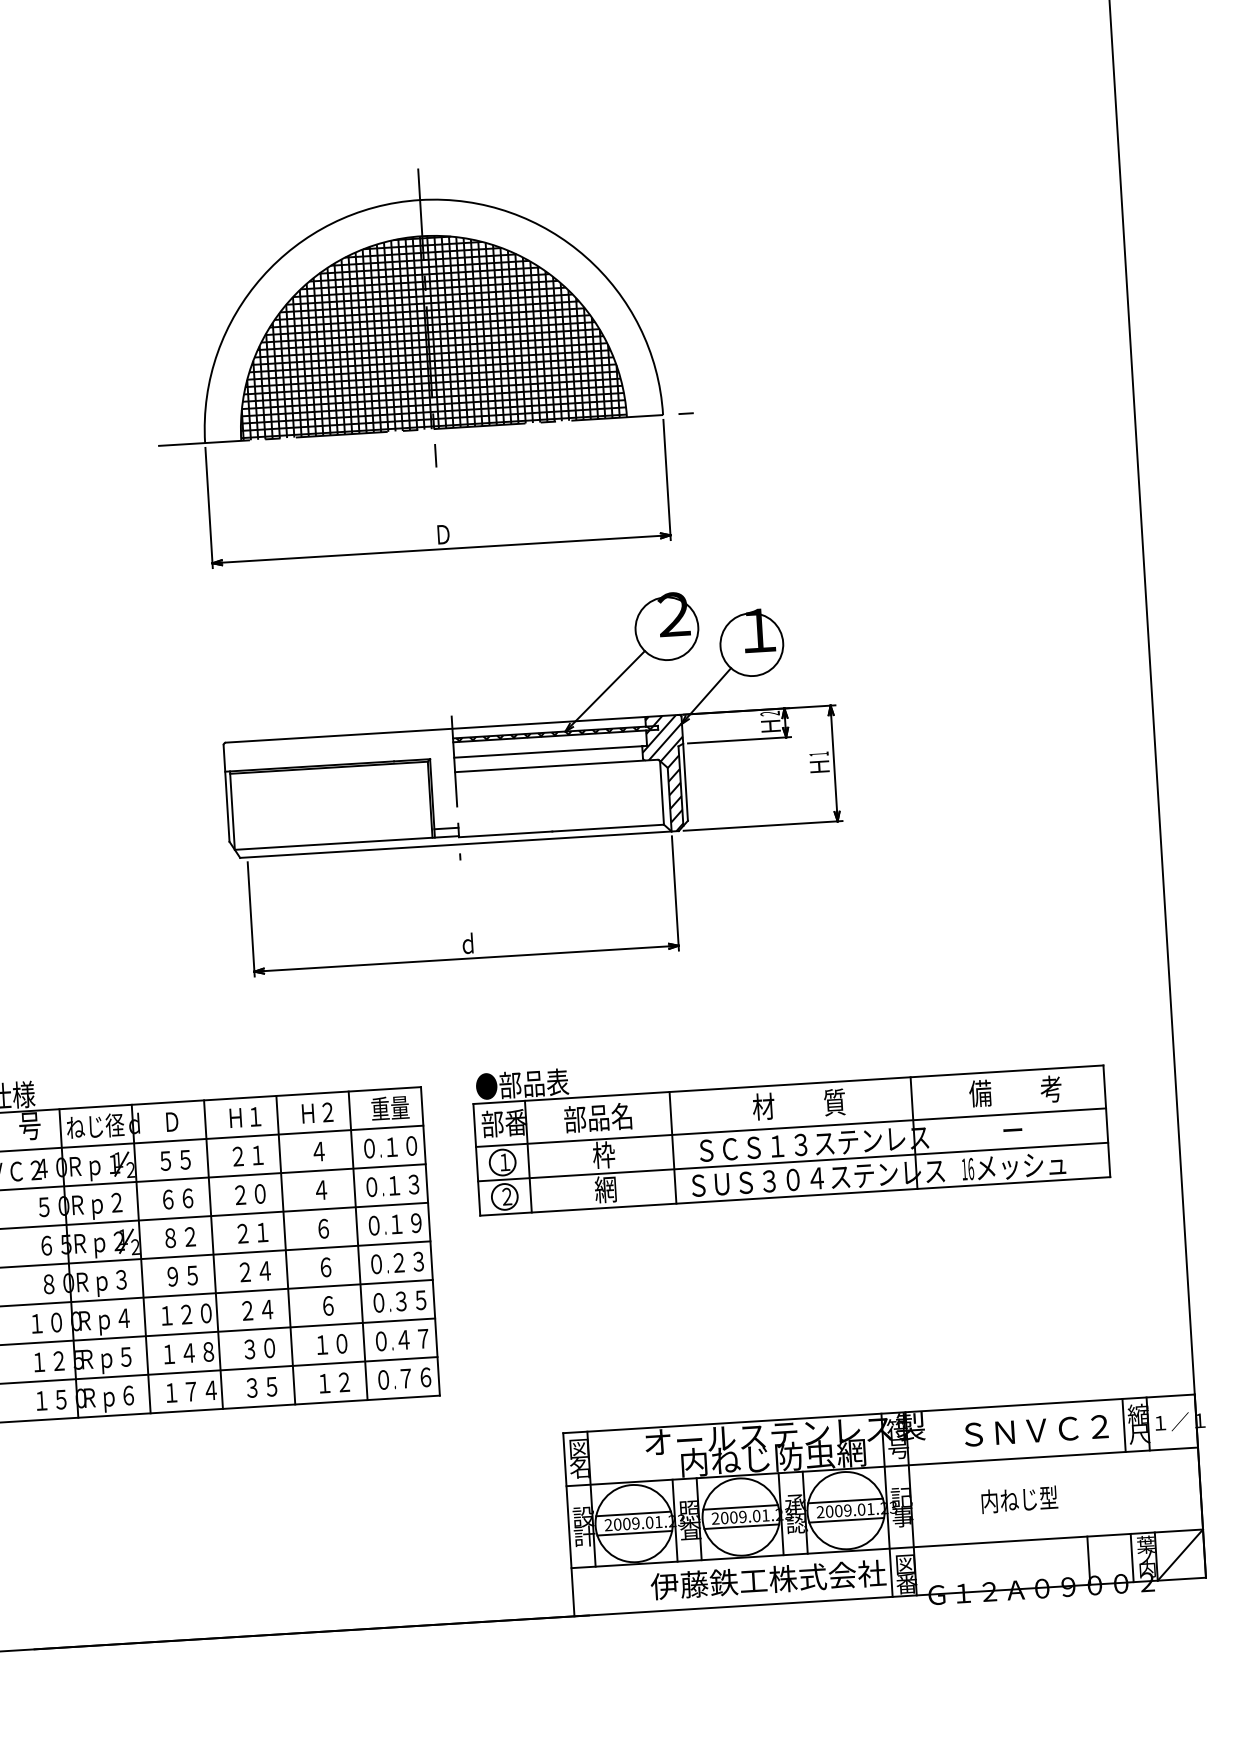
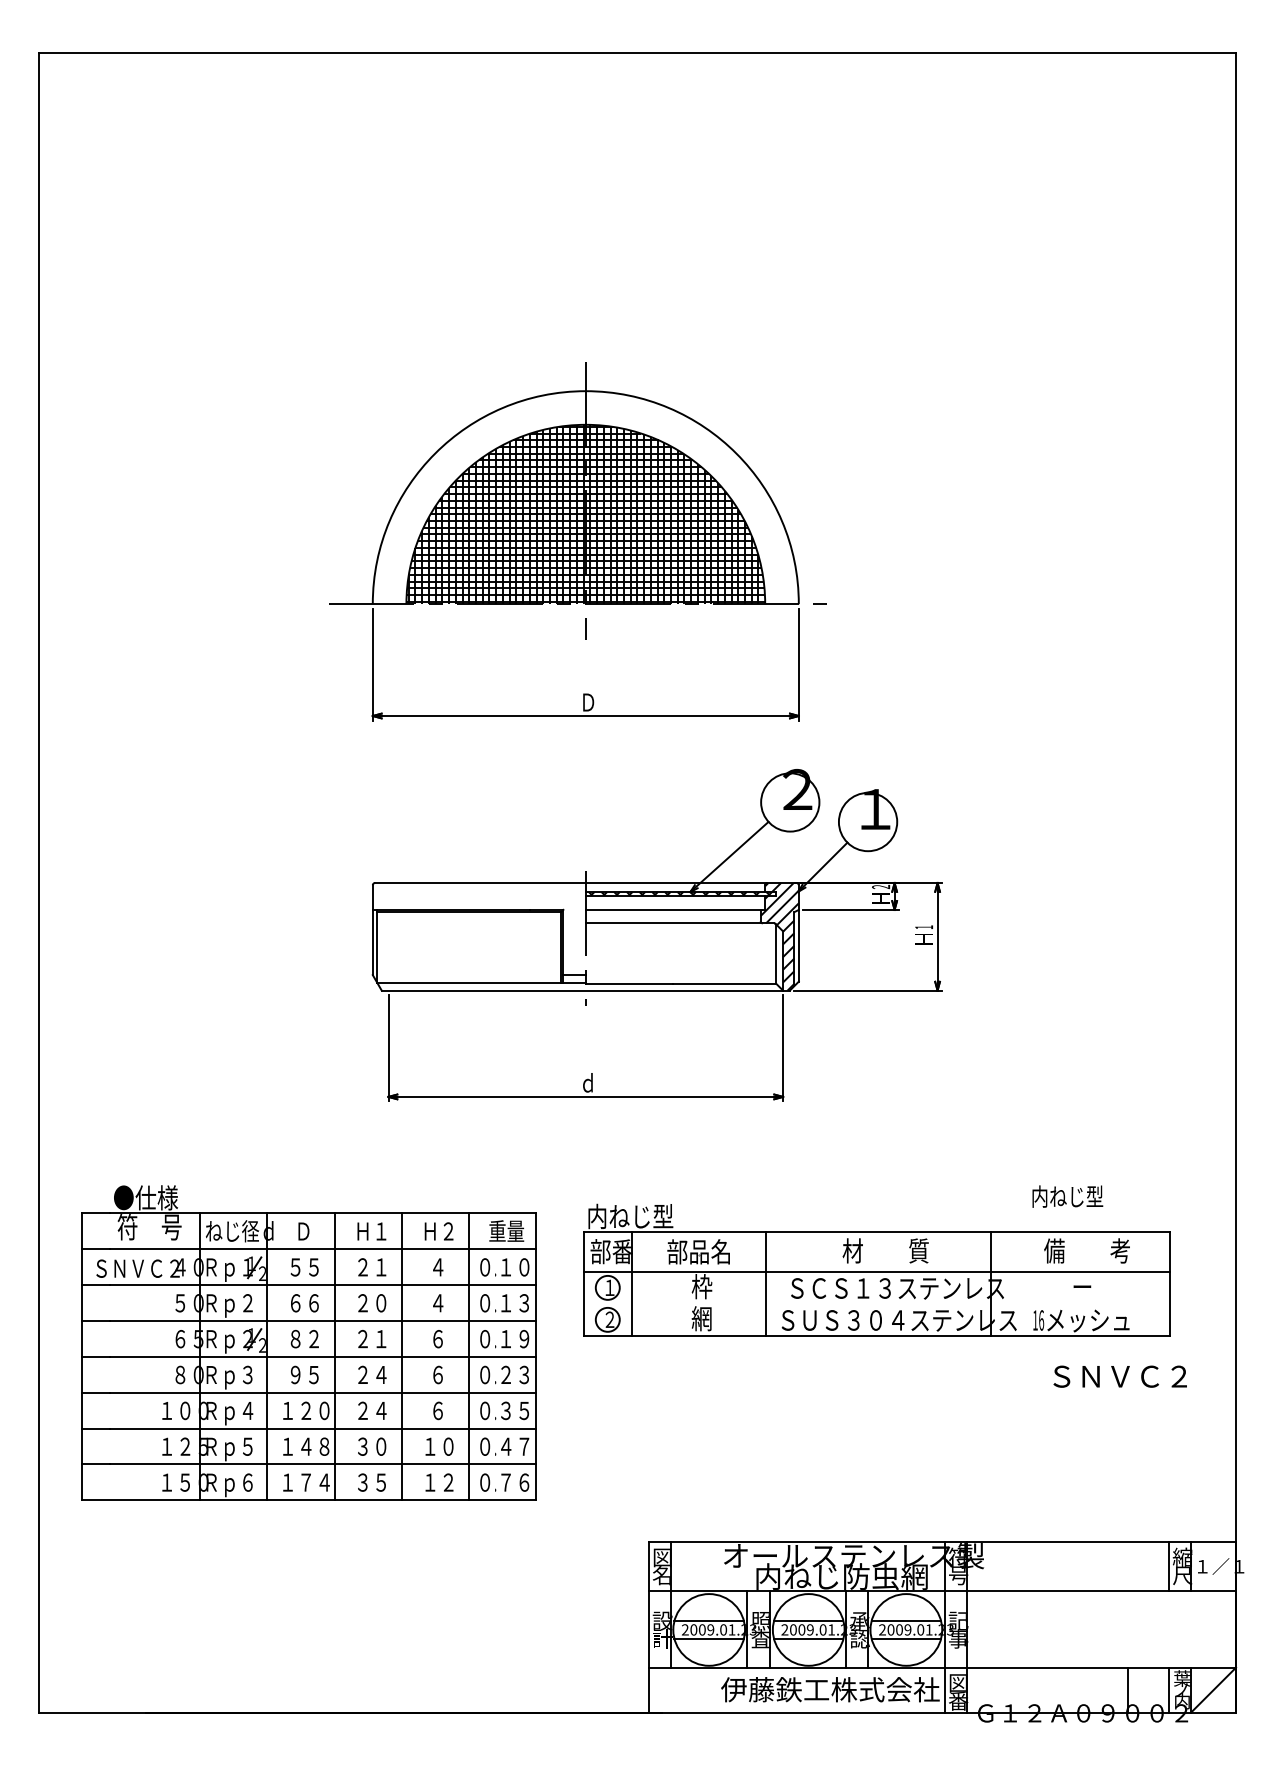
text: (522, 1084) -> (630, 1216), ●部品表 -> 内ねじ型
line: (792, 1161) -> (876, 1303), removed
text: (1035, 1430) -> (1119, 1376), moved
text: (1019, 1499) -> (1067, 1196), moved

